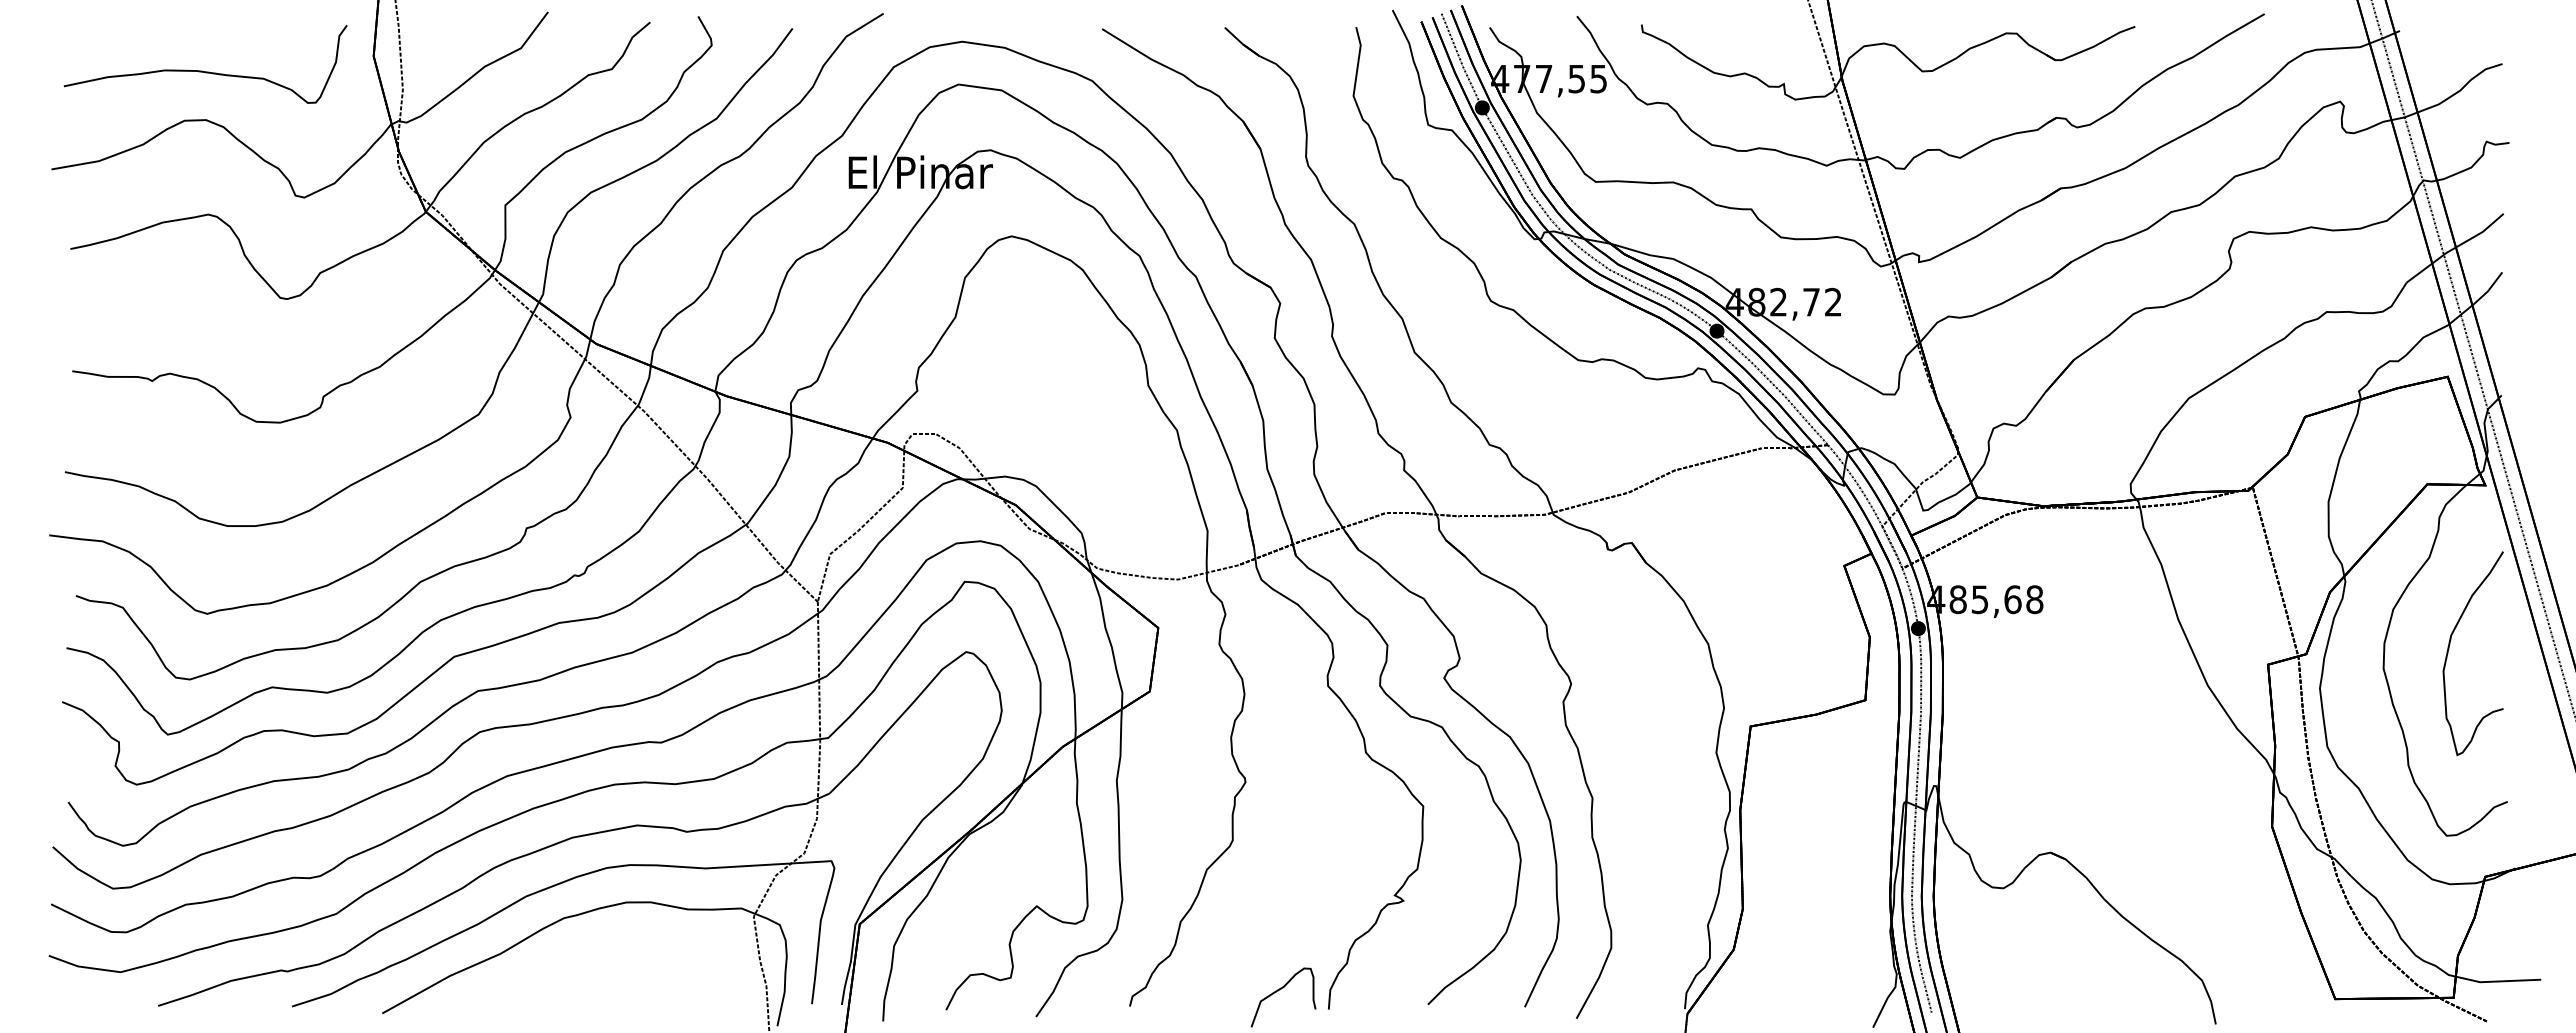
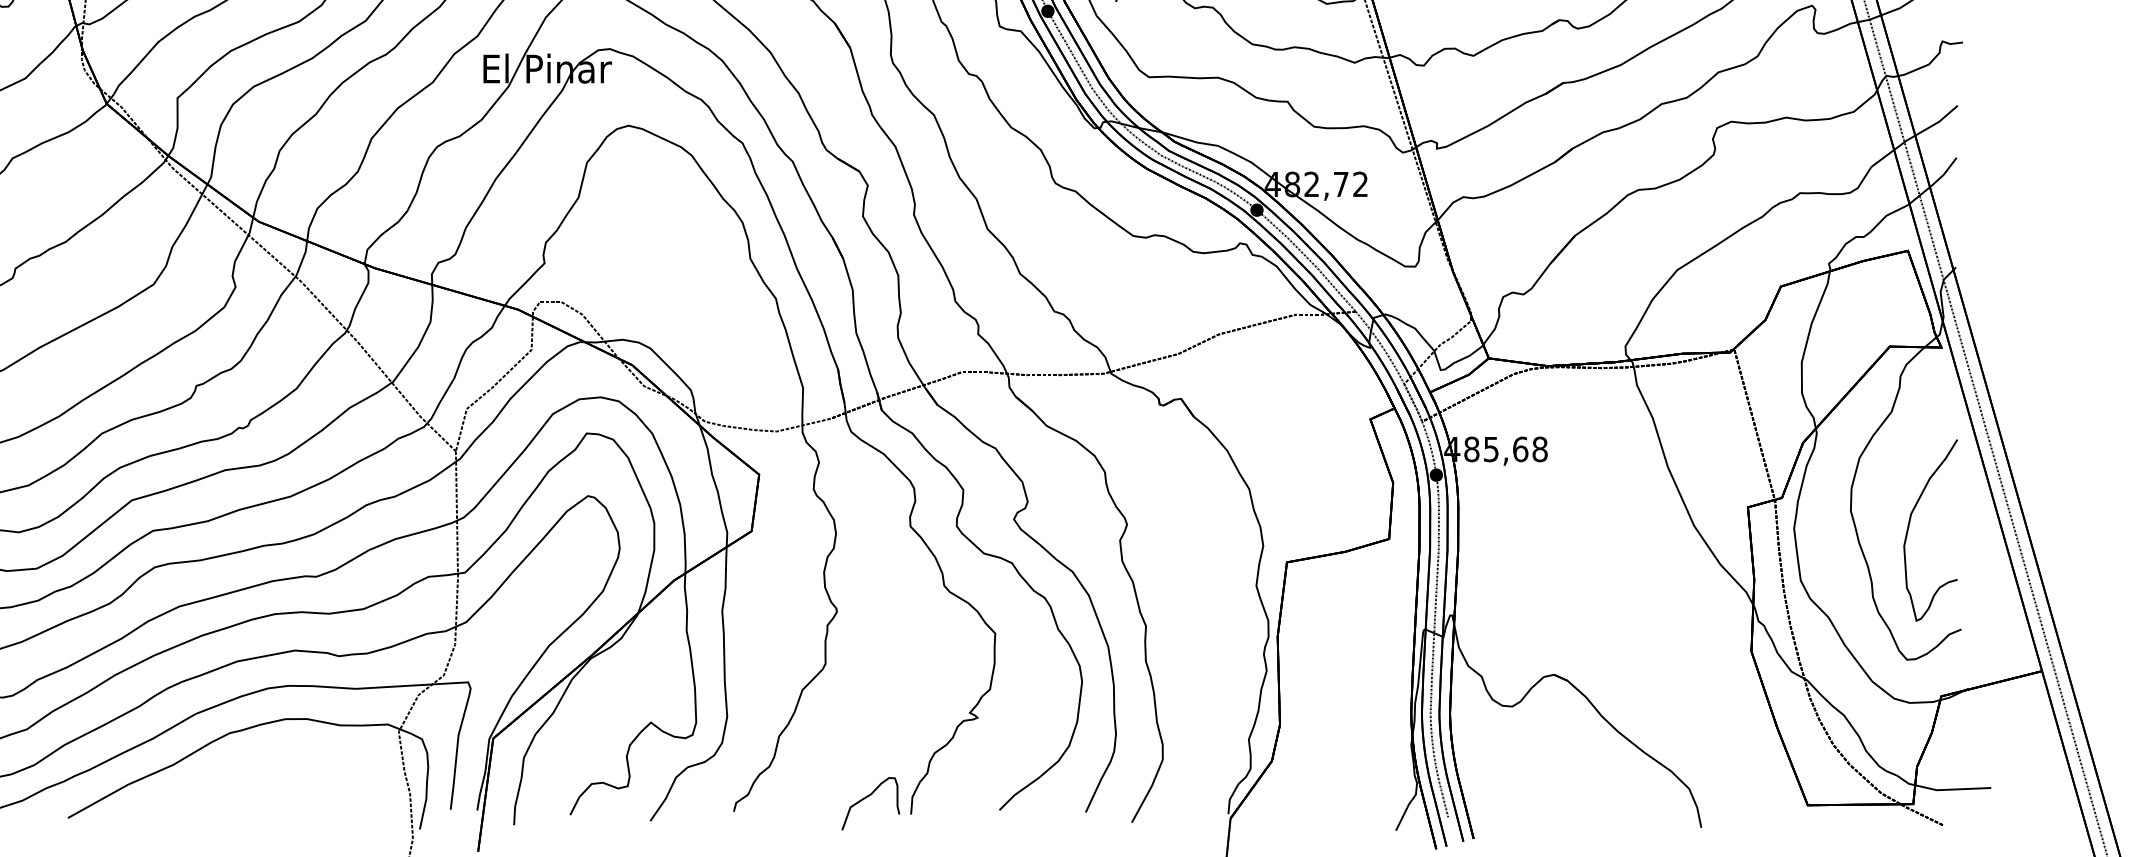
curve: (2449, 649) -> (1909, 526), moved

